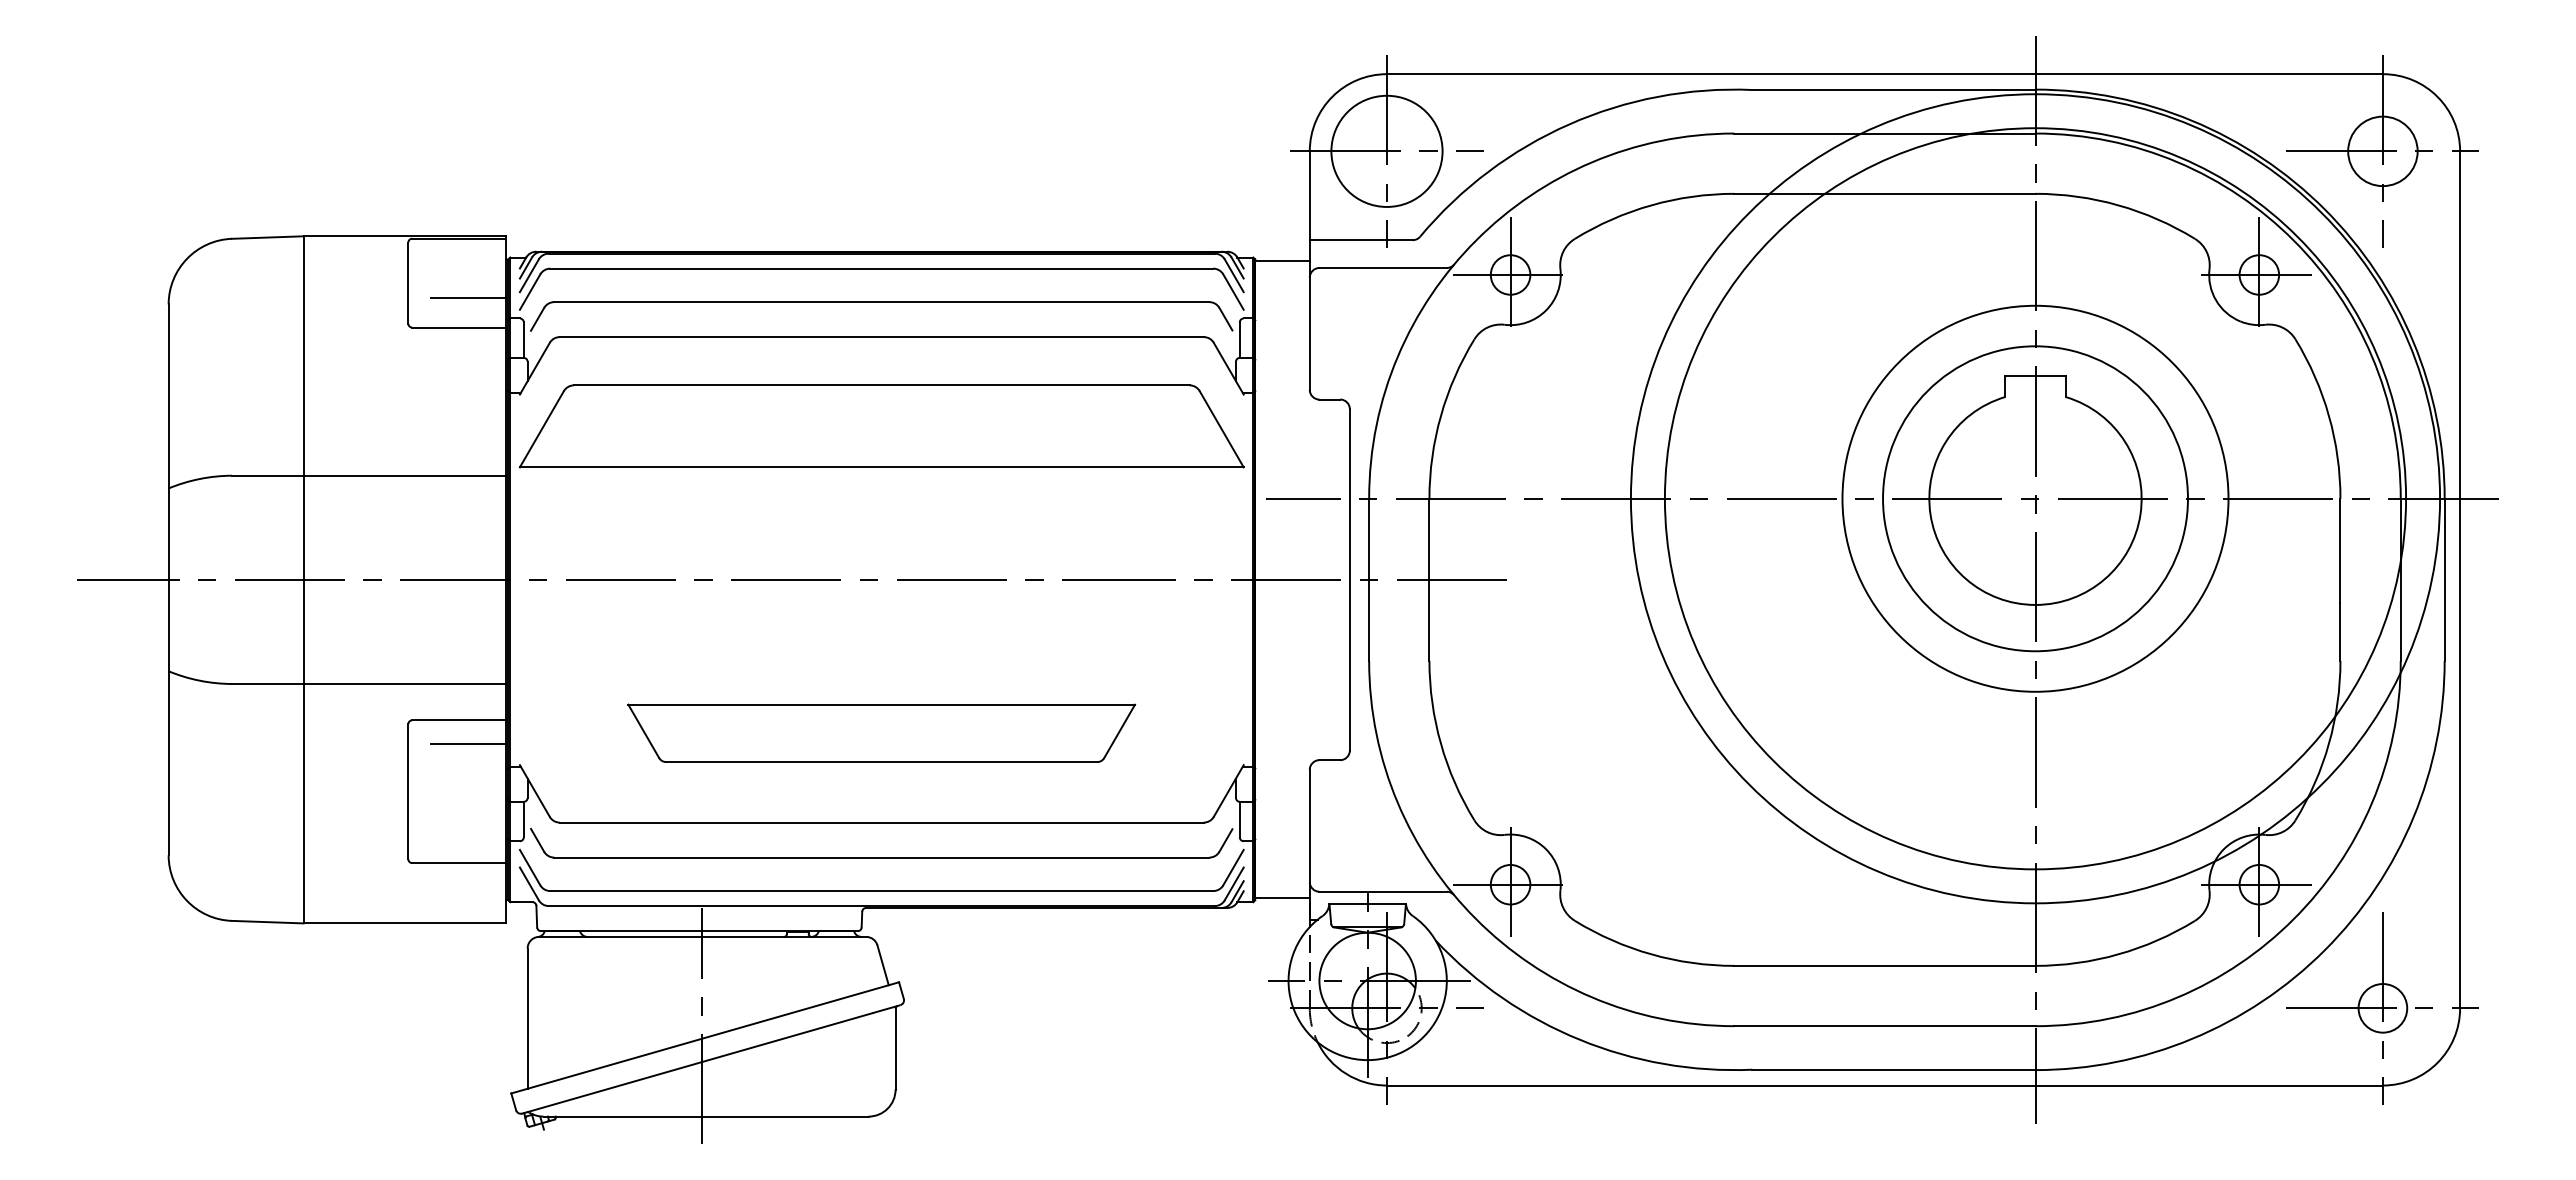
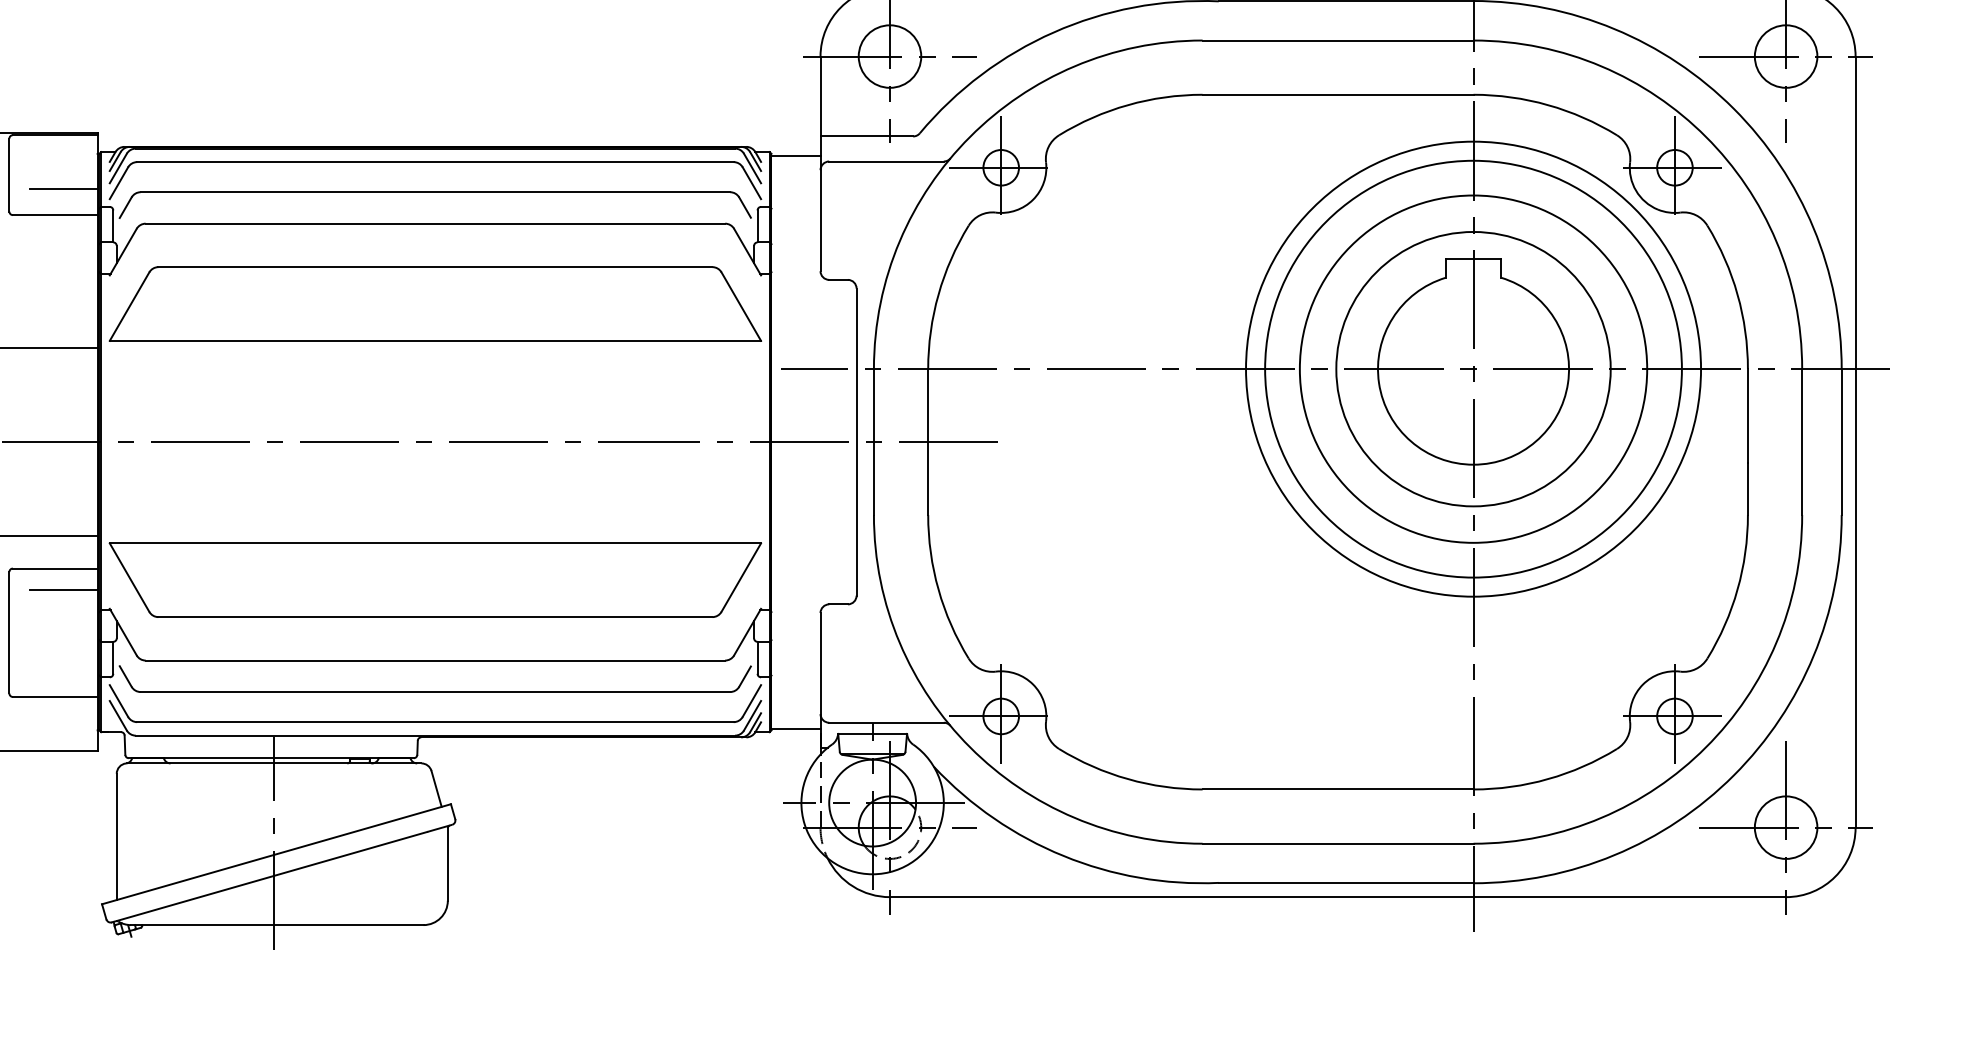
circle: (1386, 151) -> (889, 56), size x0.62
circle: (2035, 498) -> (1473, 368), size x0.62
circle: (2035, 498) -> (1473, 368), size x0.62
part: (881, 733) -> (435, 580), size x1.43
circle: (2382, 1008) -> (1785, 827), size x1.43

